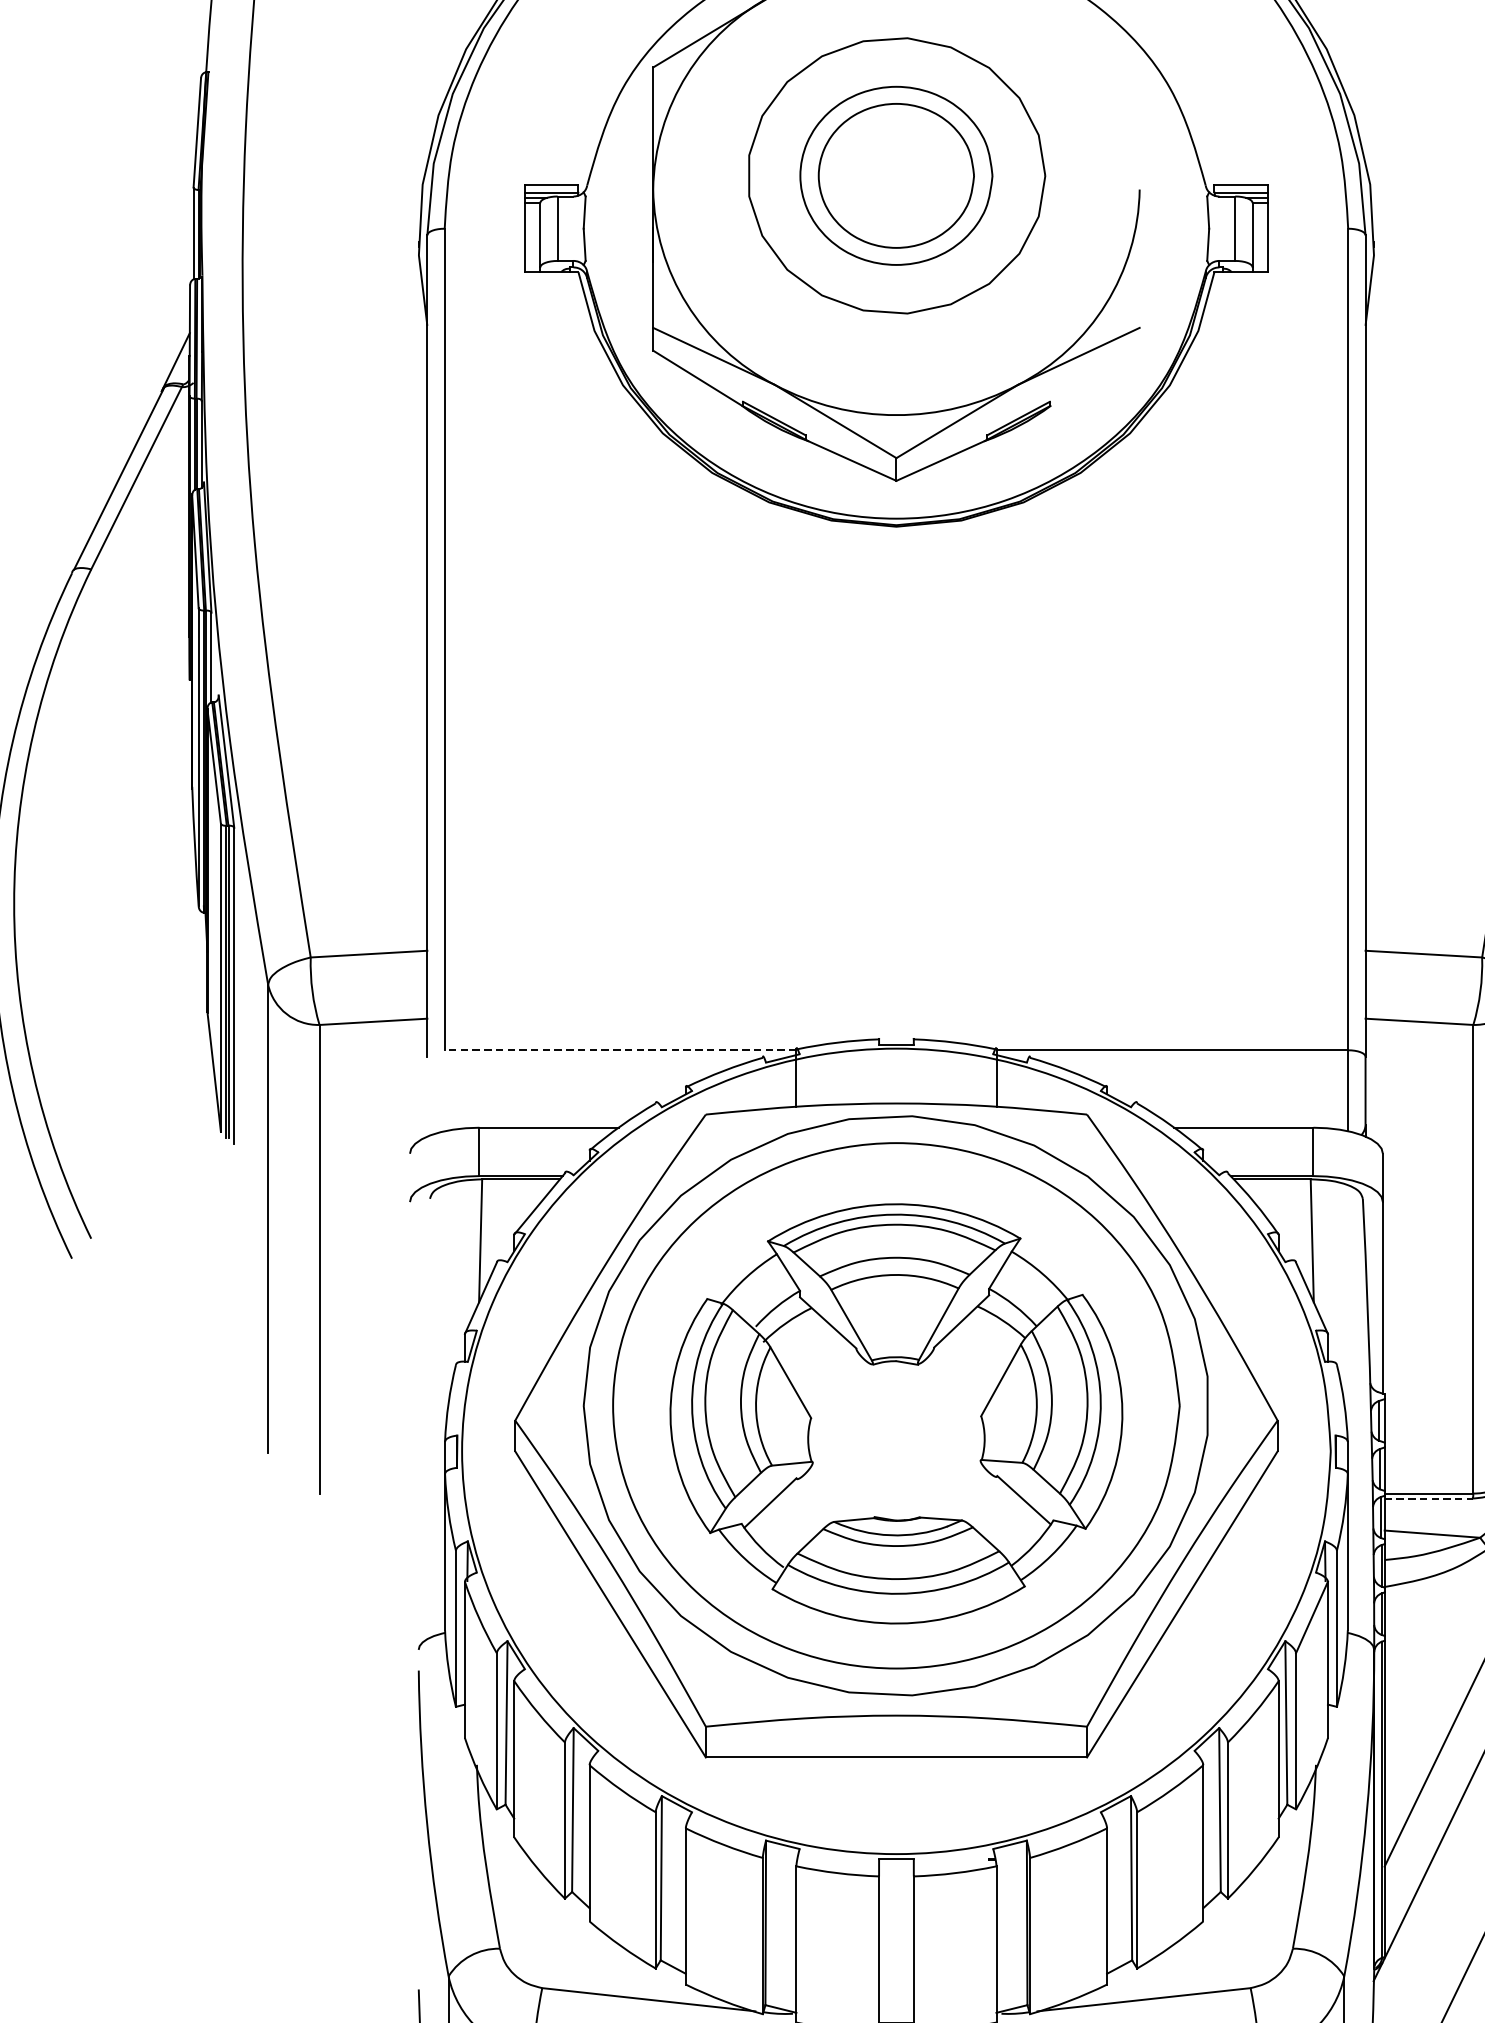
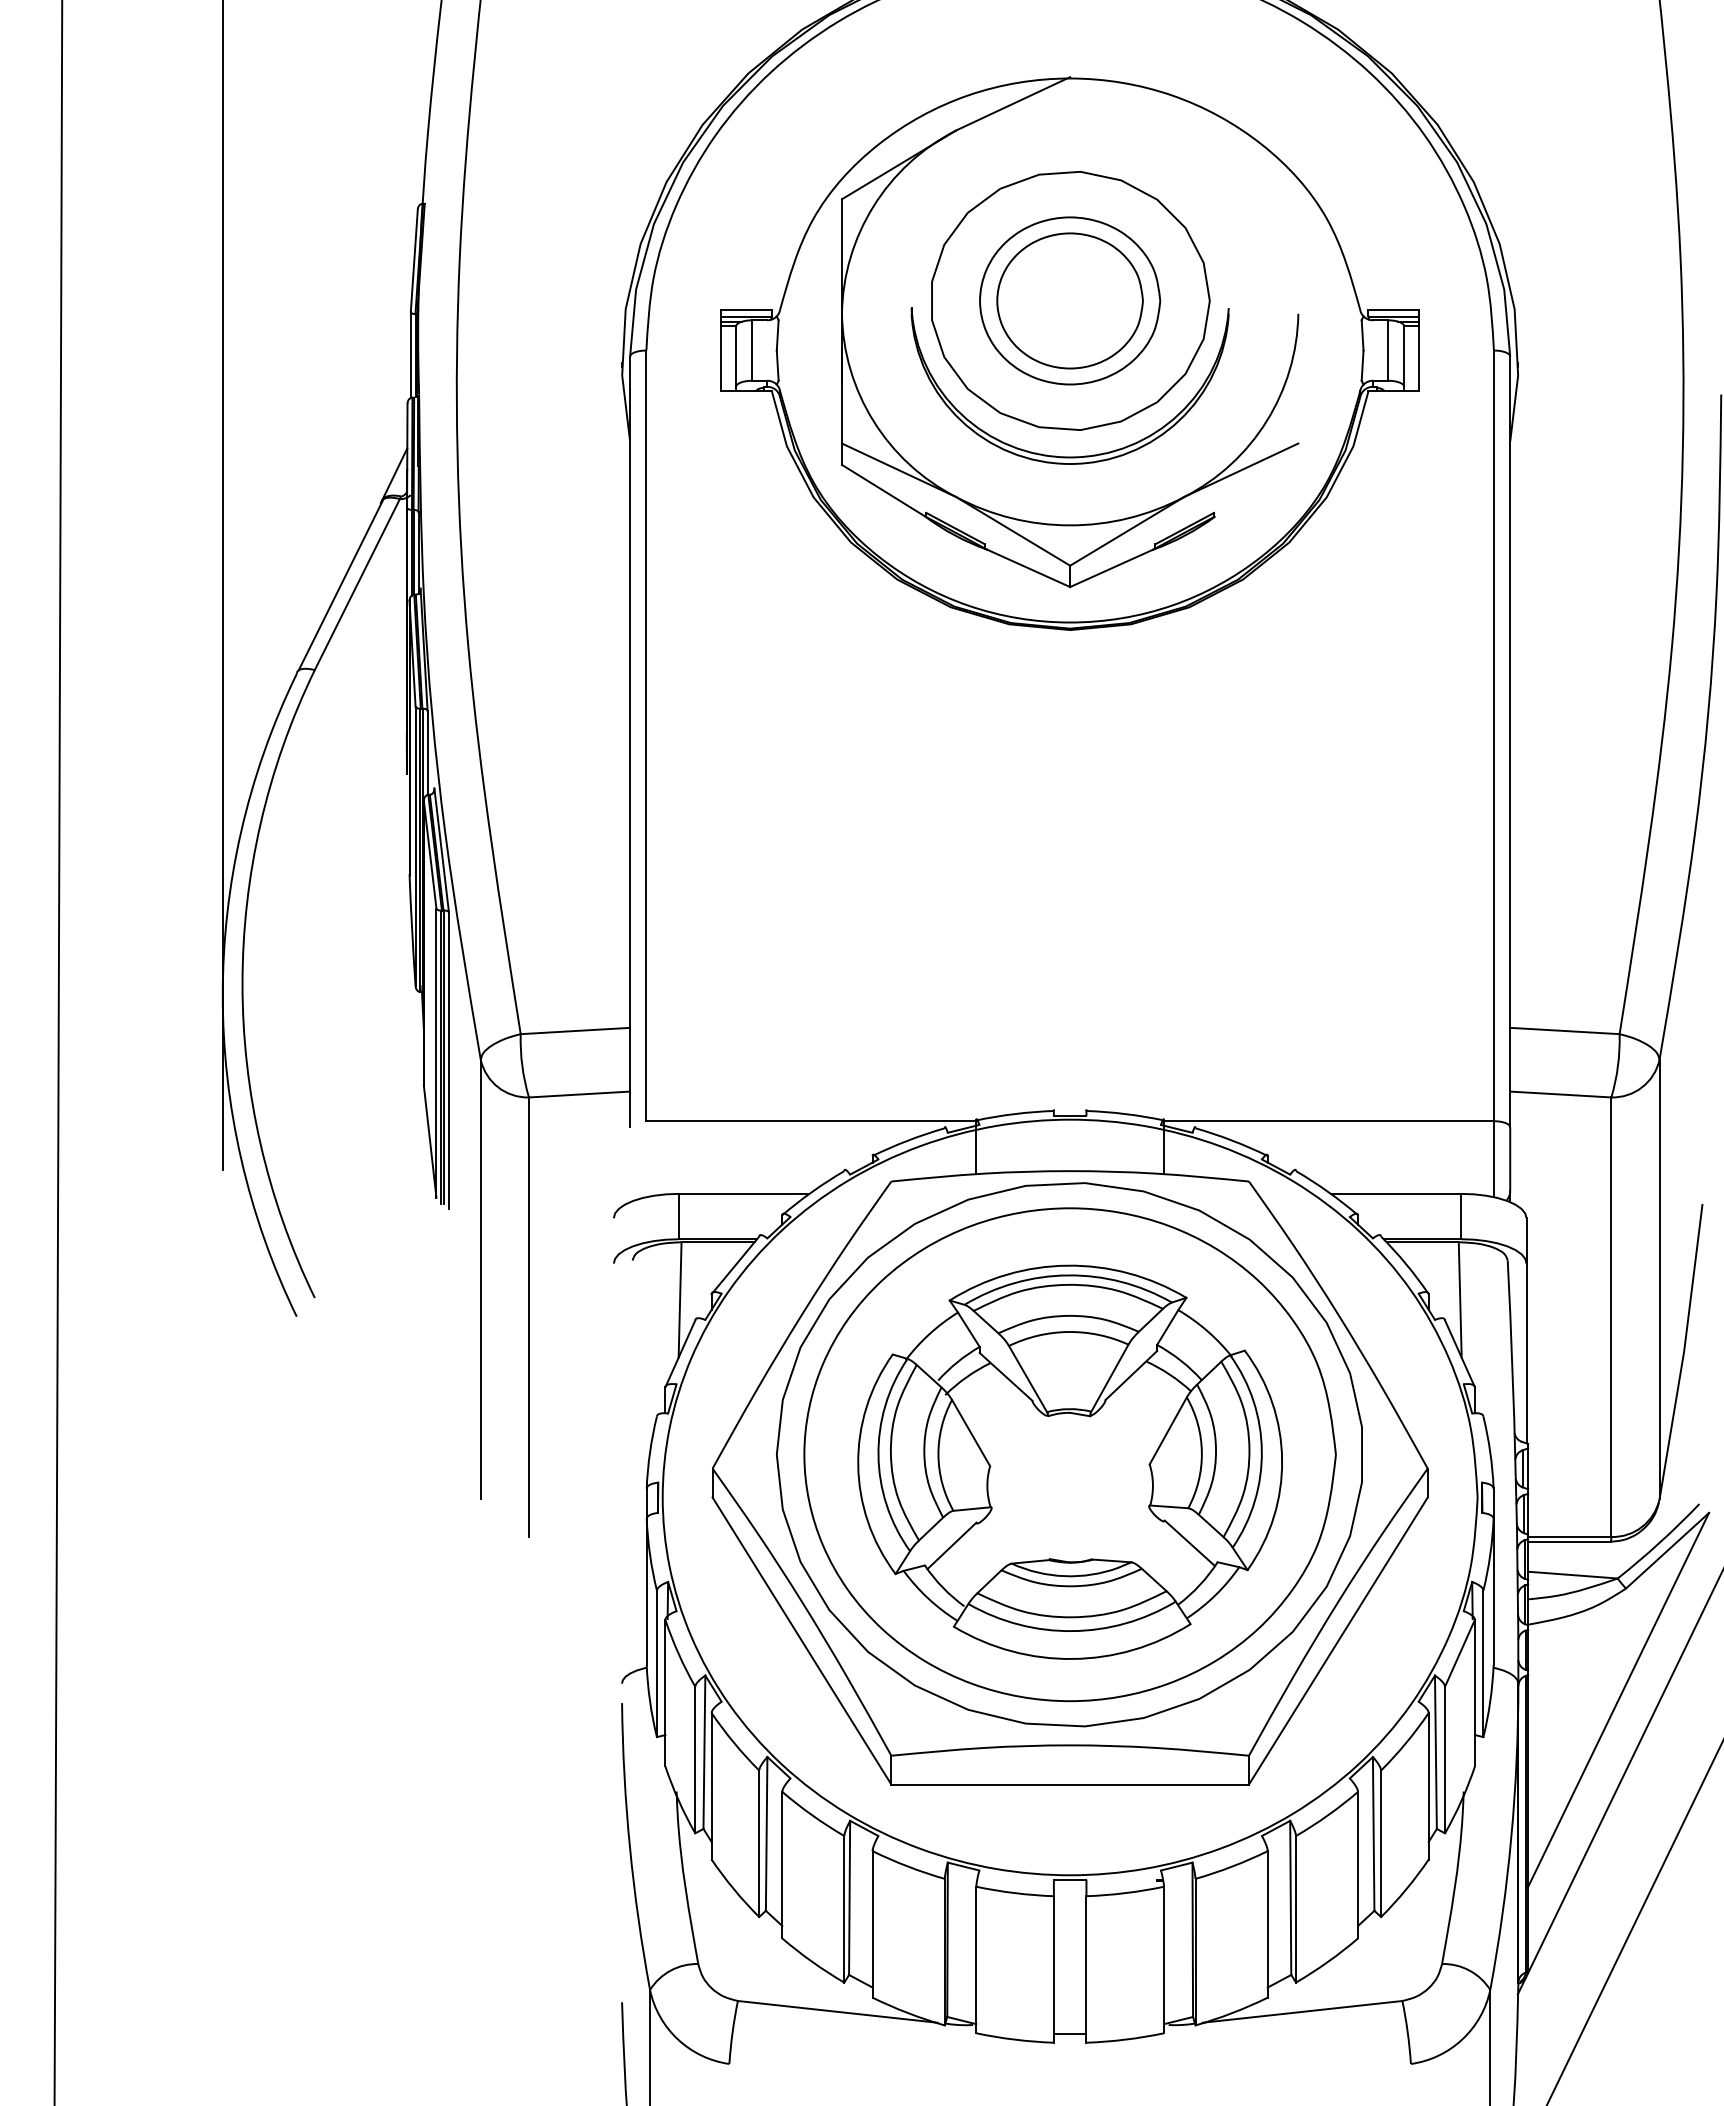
part: (895, 341) -> (1069, 456), added
line: (620, 1050) -> (811, 1121), dashed -> solid
line: (1428, 1498) -> (1569, 1541), dashed -> solid

